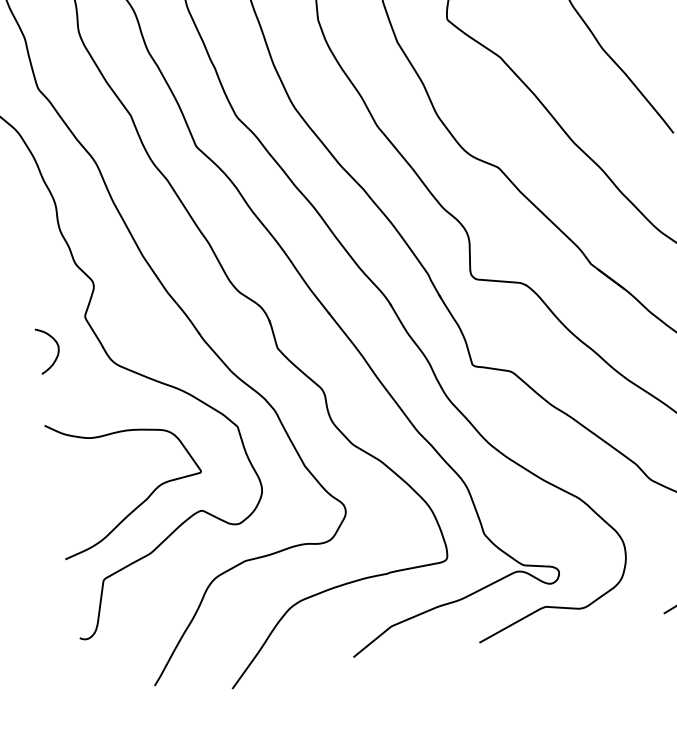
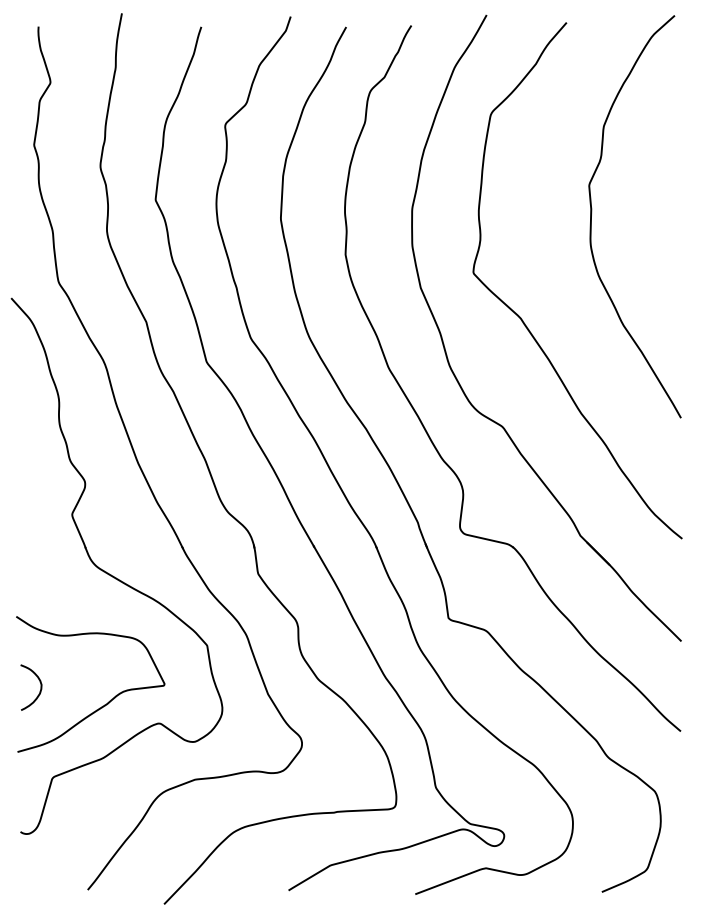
curve: (57, 352) -> (39, 691), moved

